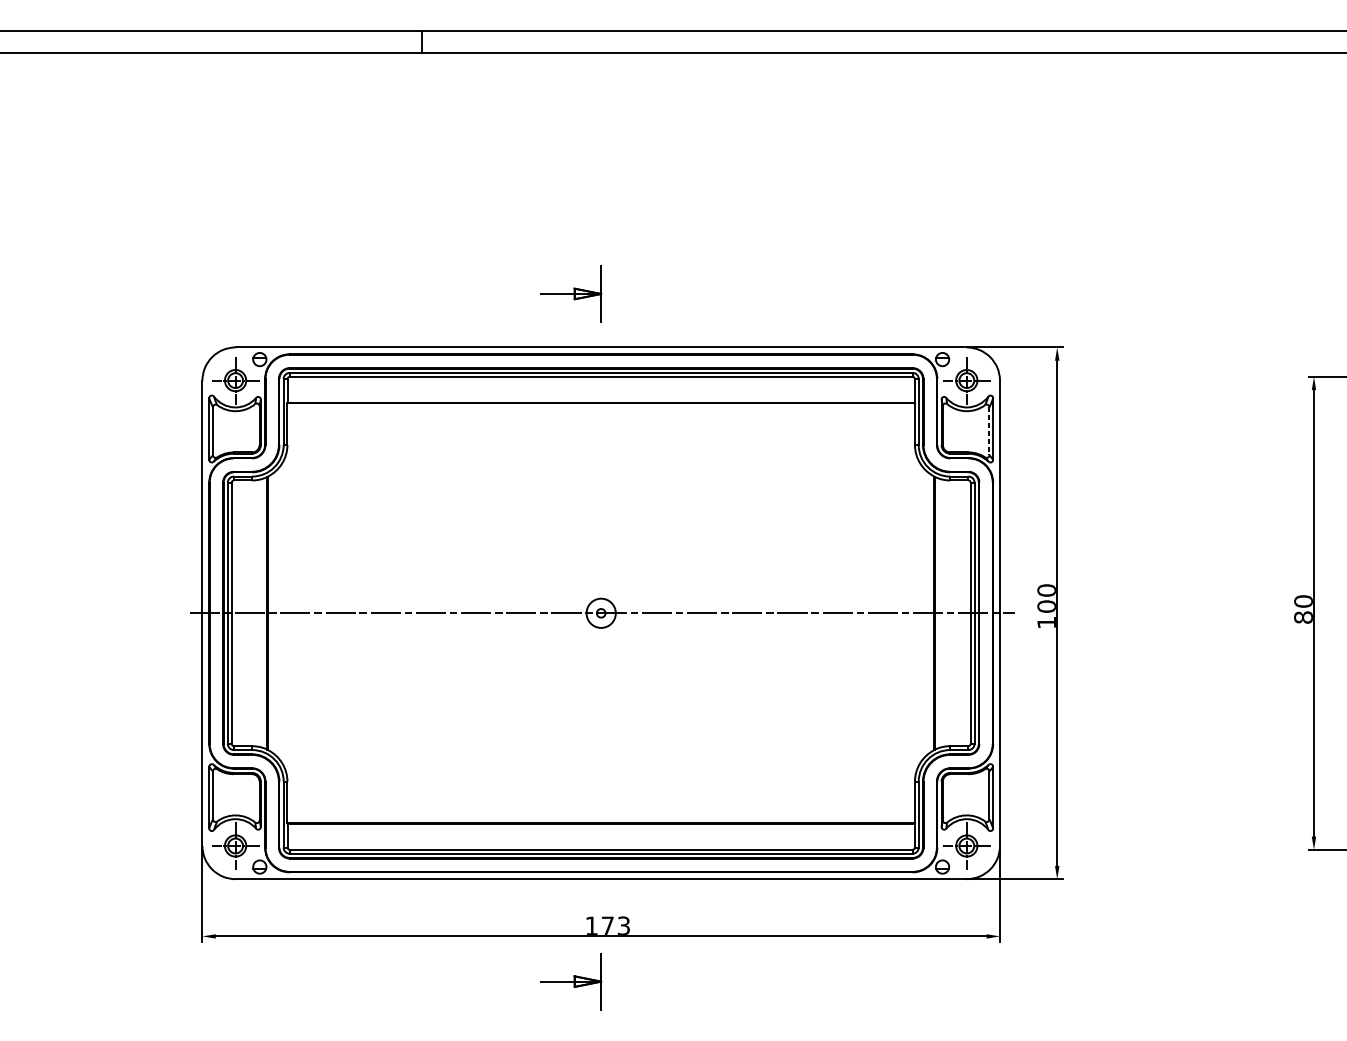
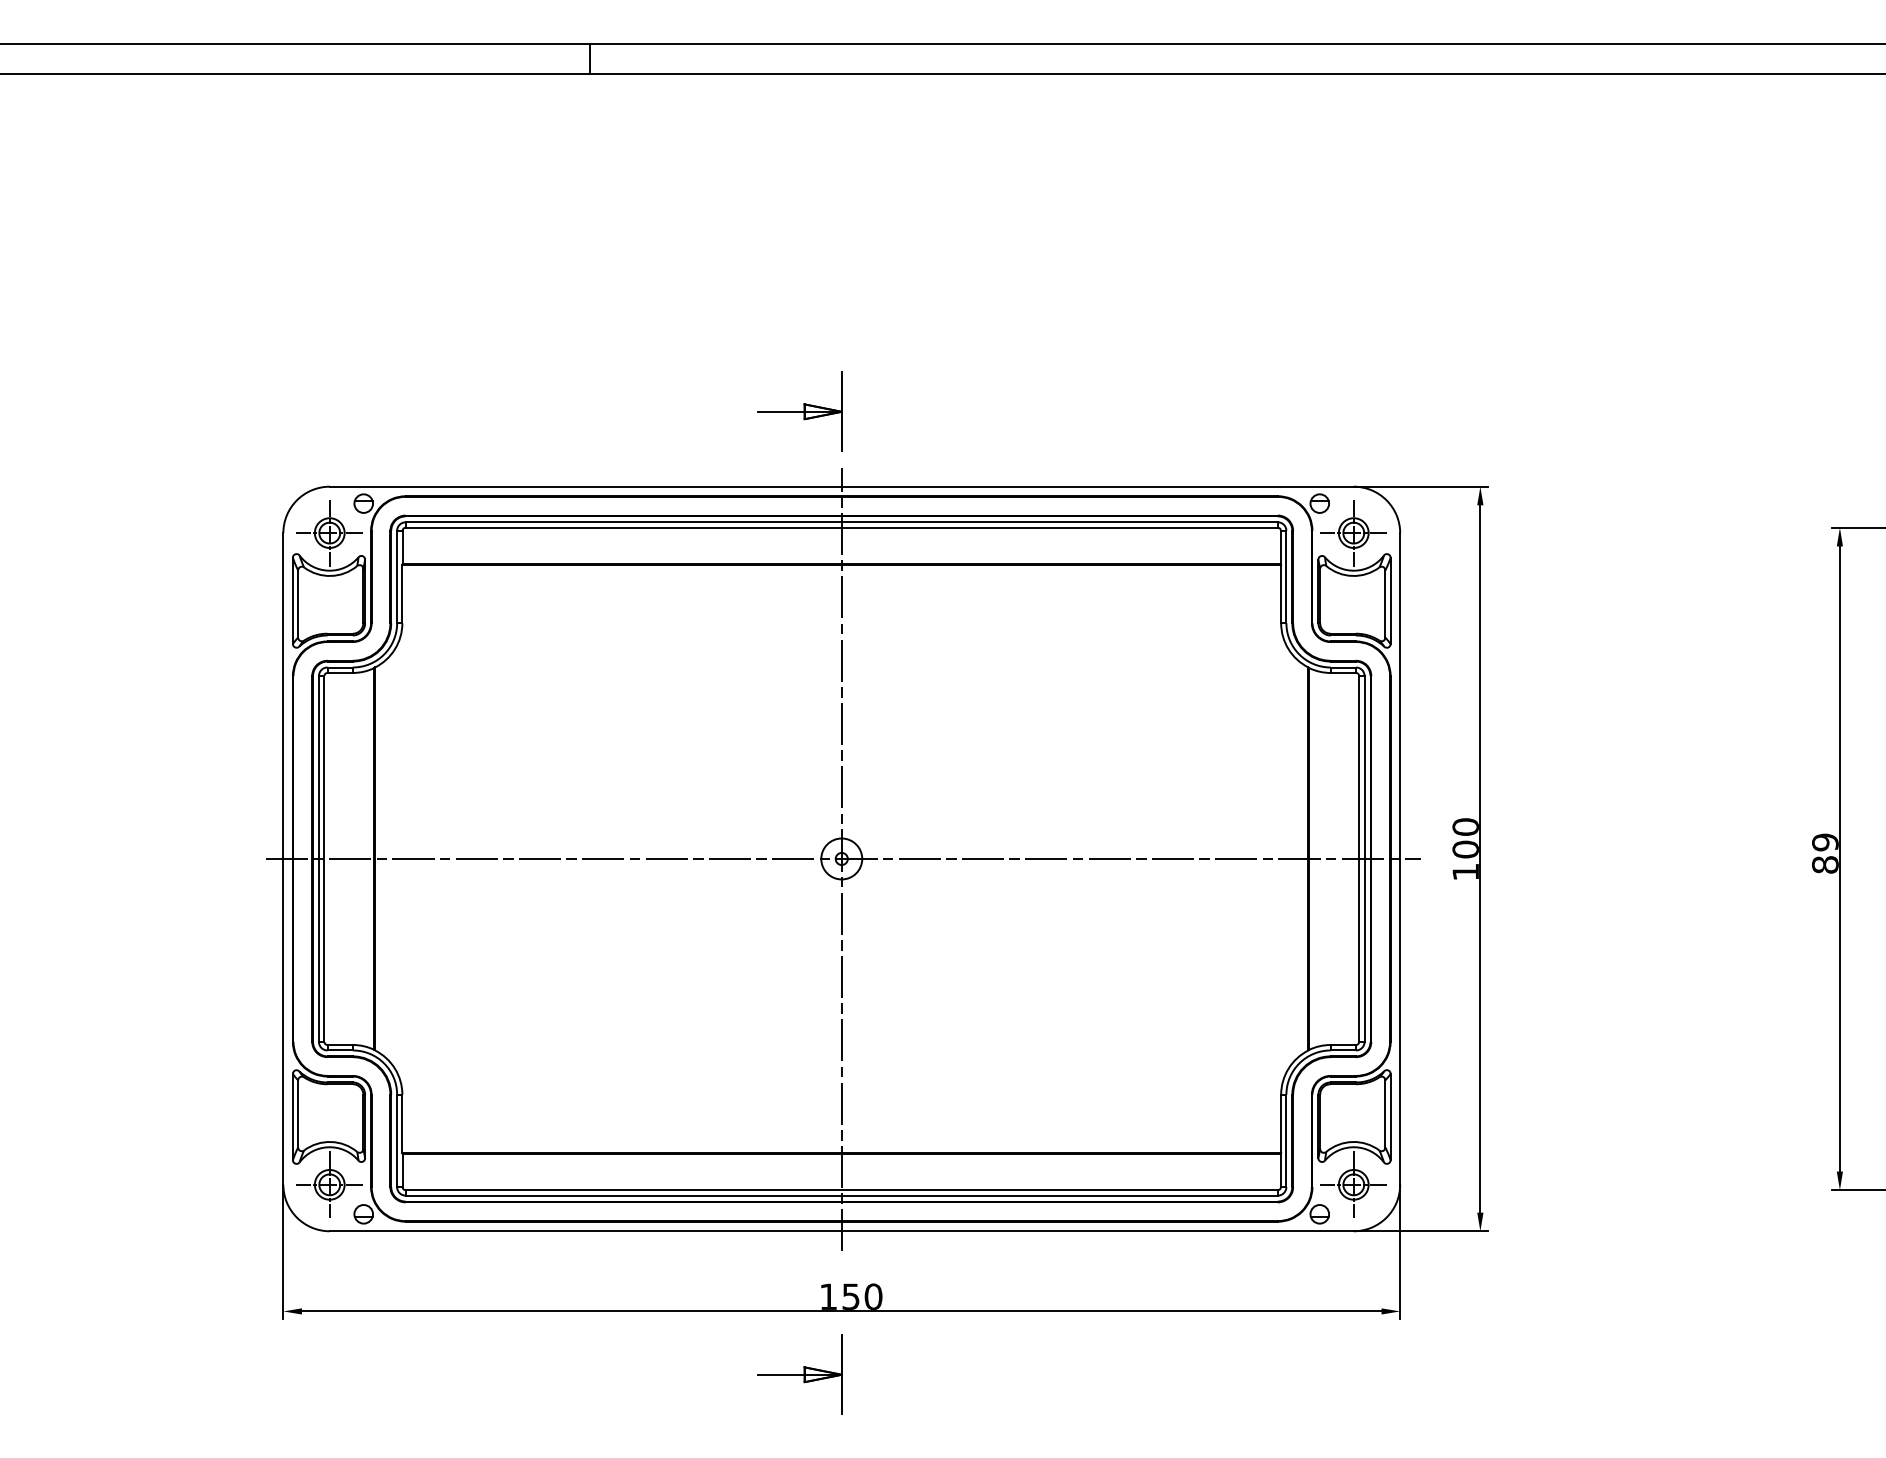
line: (989, 431) -> (1385, 604), dashed -> solid
text: (1303, 601) -> (1825, 842), 80 -> 89
line: (601, 613) -> (841, 859), added
text: (616, 925) -> (862, 1296), 173 -> 150

